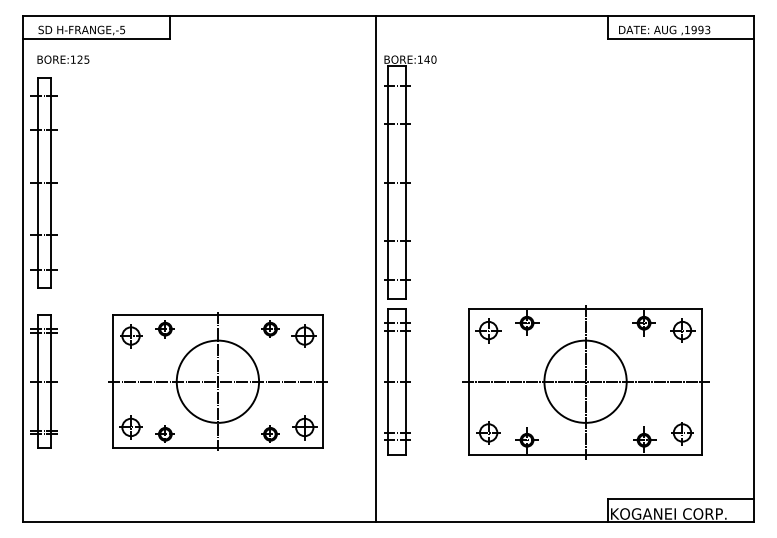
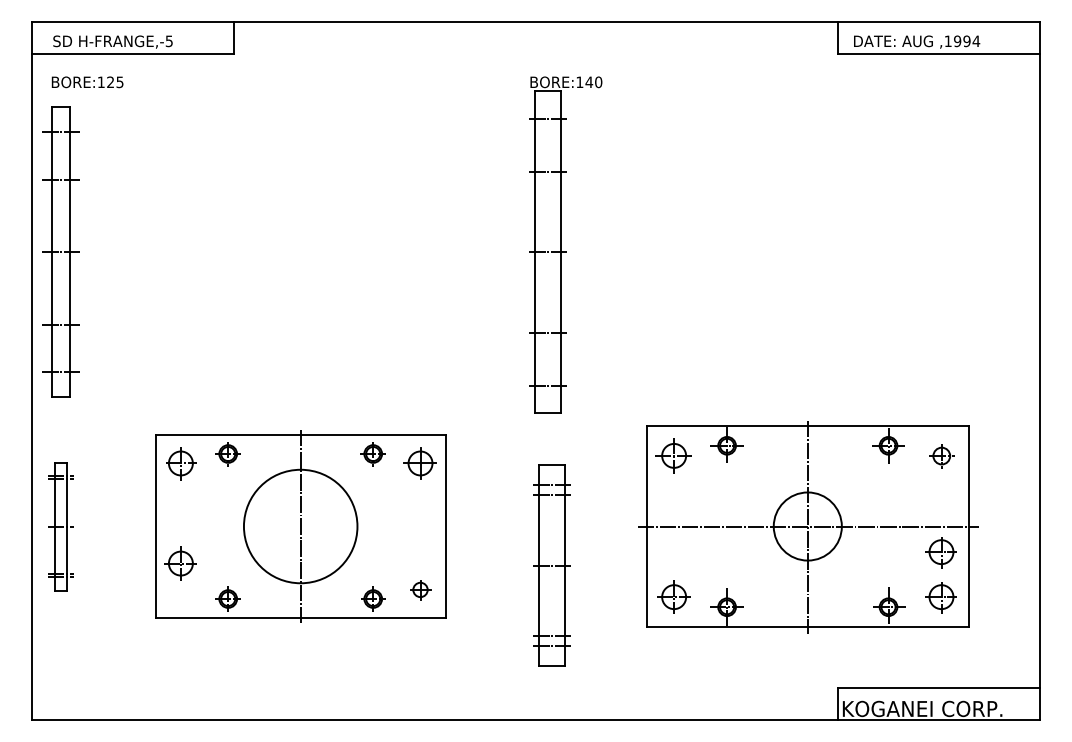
text: (707, 30) -> (976, 41), ,1993 -> ,1994
line: (375, 268) -> (518, 370), removed
part: (683, 330) -> (942, 456), size x0.7
part: (43, 381) -> (60, 526), size x0.7
line: (218, 381) -> (301, 526), removed
part: (396, 381) -> (551, 565), moved
circle: (585, 381) -> (807, 526), size x0.6
part: (681, 400) -> (940, 552), added
part: (130, 427) -> (180, 563), moved
part: (304, 428) -> (420, 590), size x0.6

